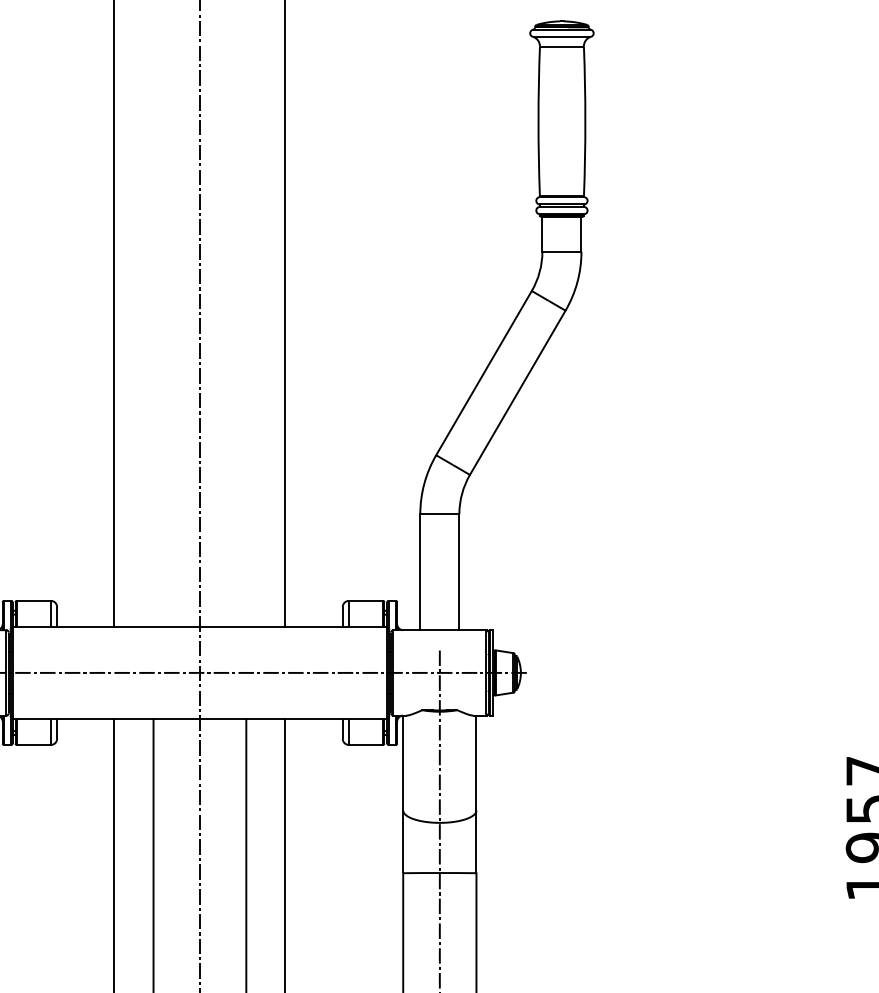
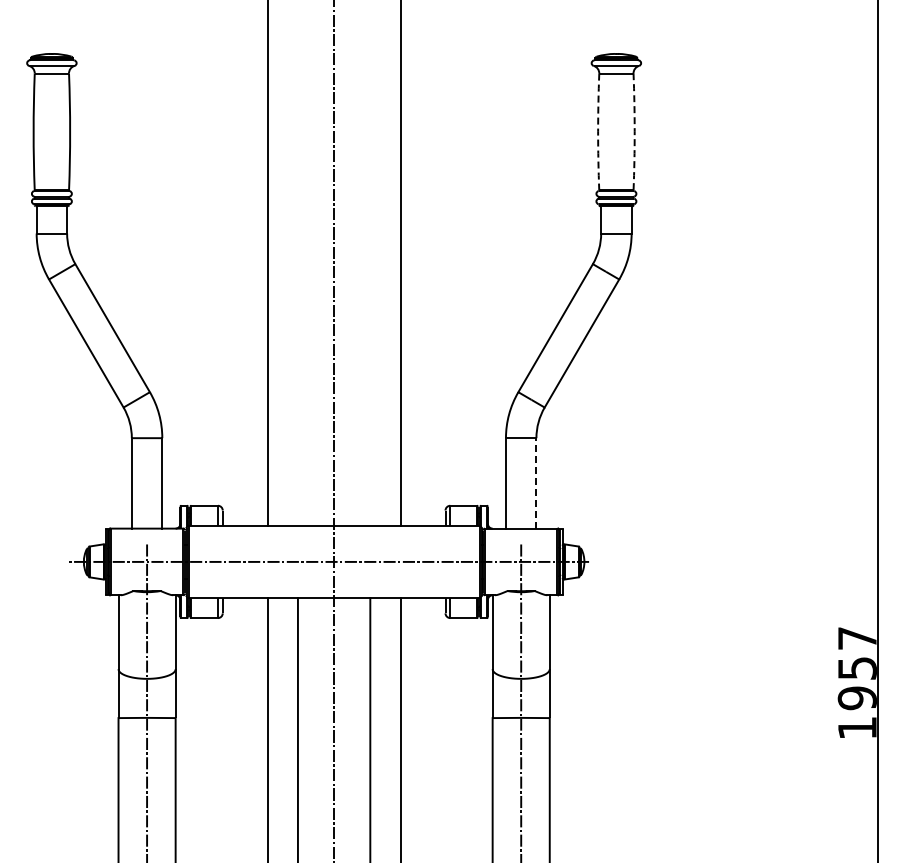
arc: (538, 120) -> (598, 131), solid -> dashed
arc: (585, 120) -> (634, 131), solid -> dashed
line: (459, 571) -> (536, 482), solid -> dashed

